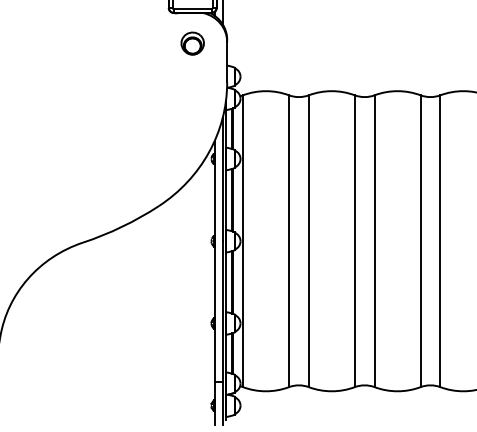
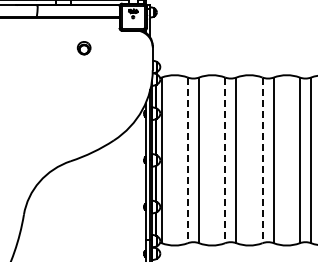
part: (191, 44) -> (83, 48), moved
line: (288, 241) -> (187, 160), solid -> dashed
line: (355, 241) -> (225, 160), solid -> dashed
line: (420, 241) -> (262, 160), solid -> dashed

